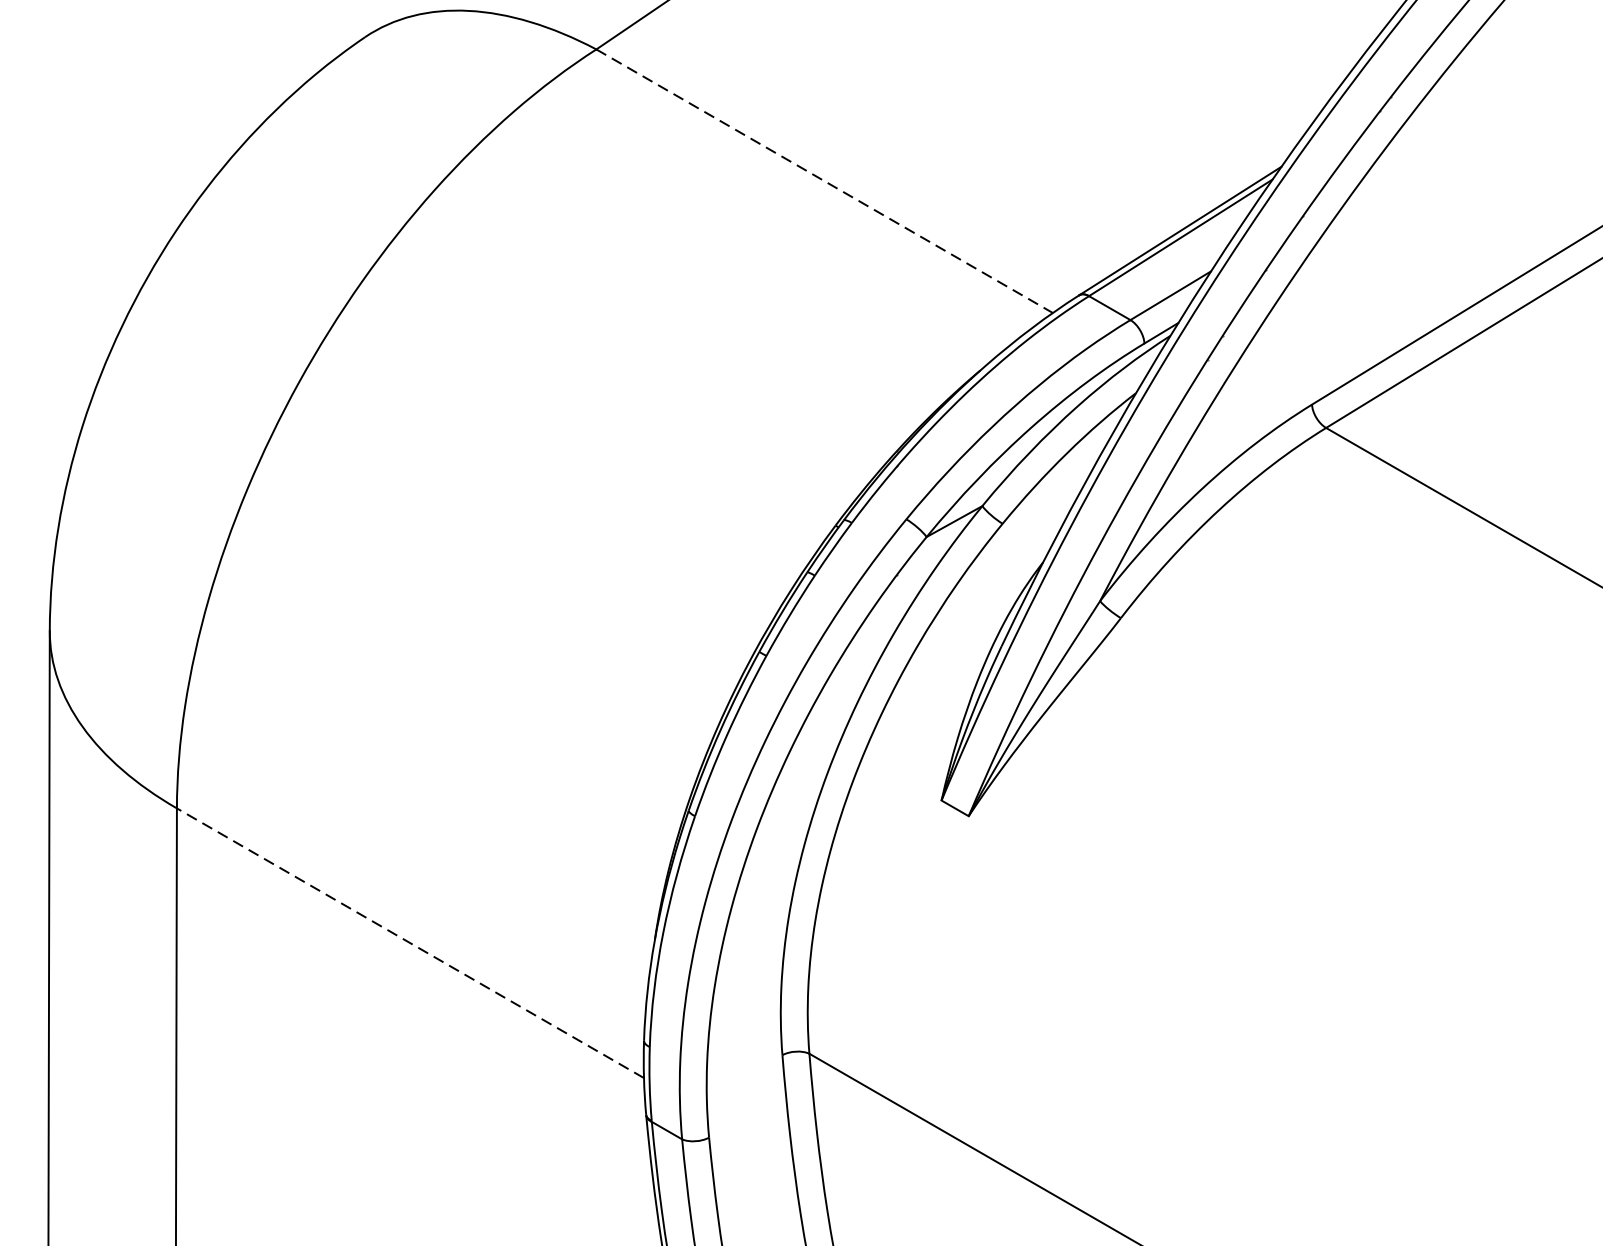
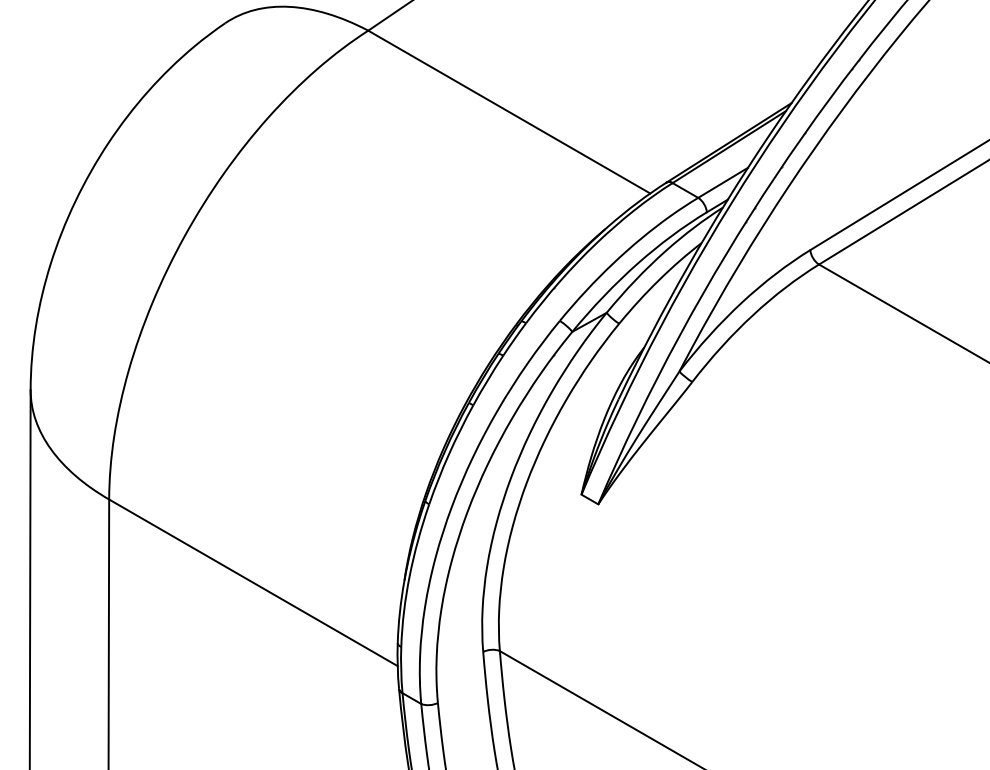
line: (824, 181) -> (509, 112), dashed -> solid
line: (410, 942) -> (253, 582), dashed -> solid

